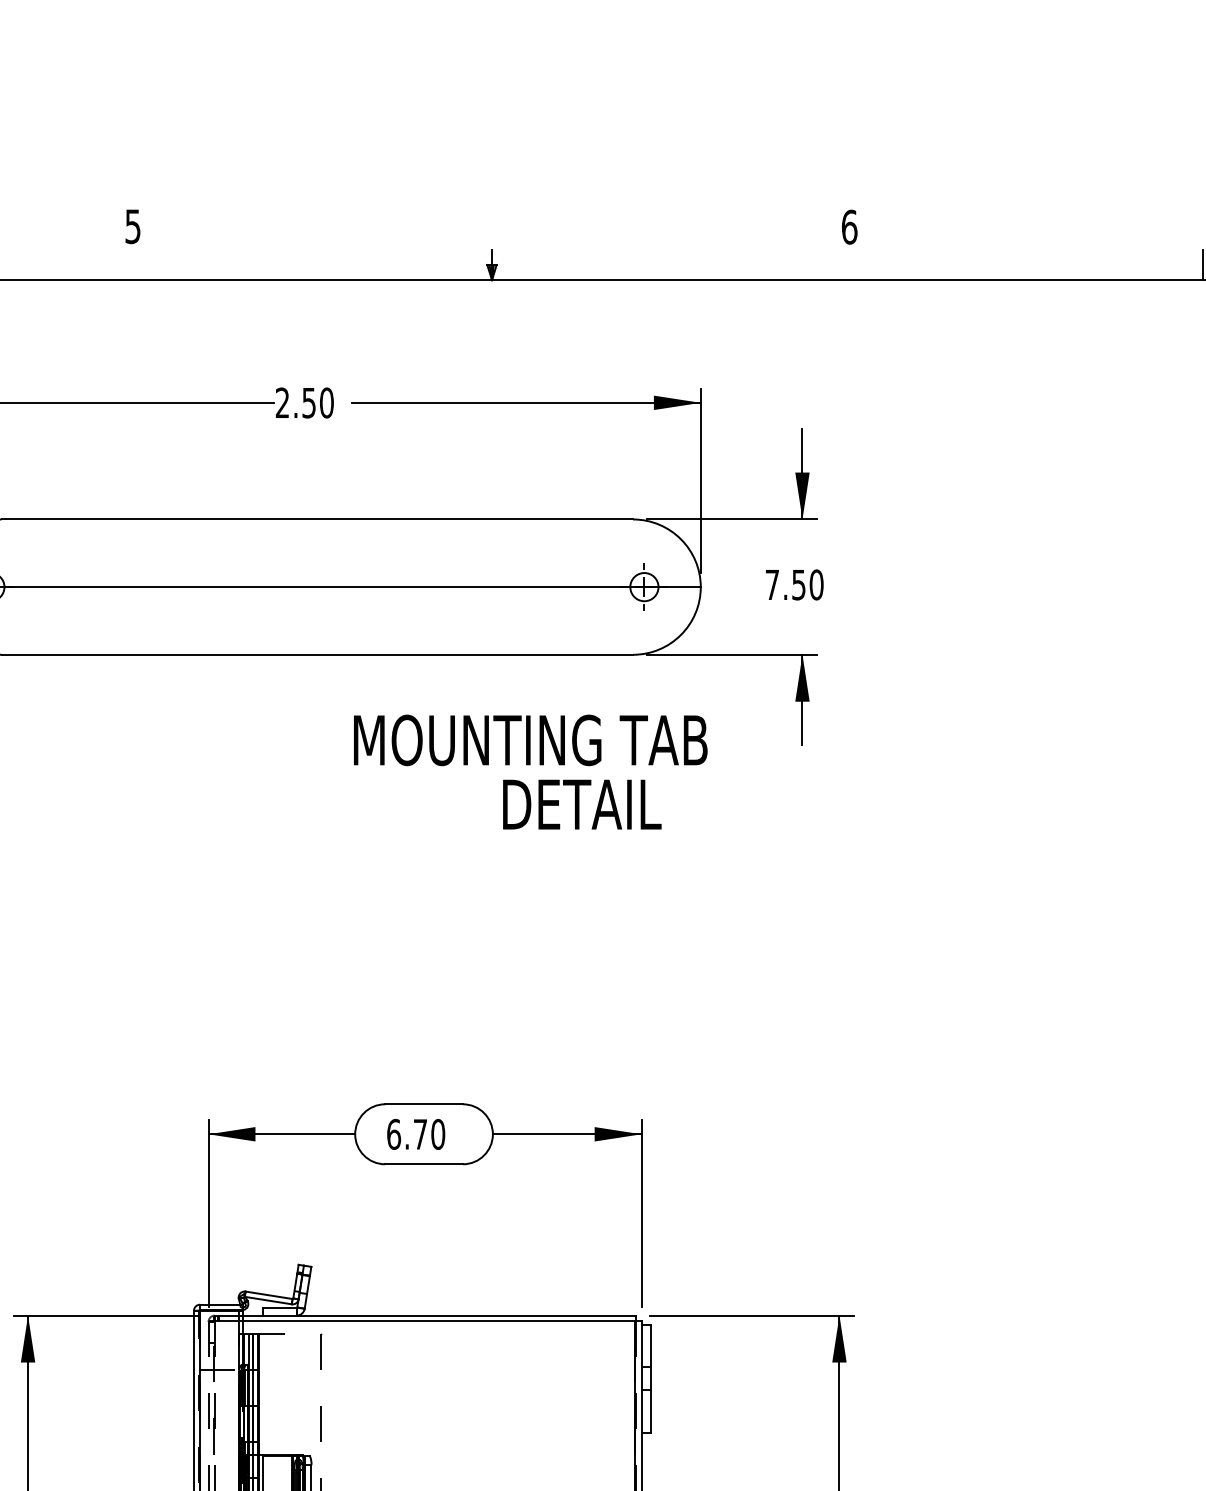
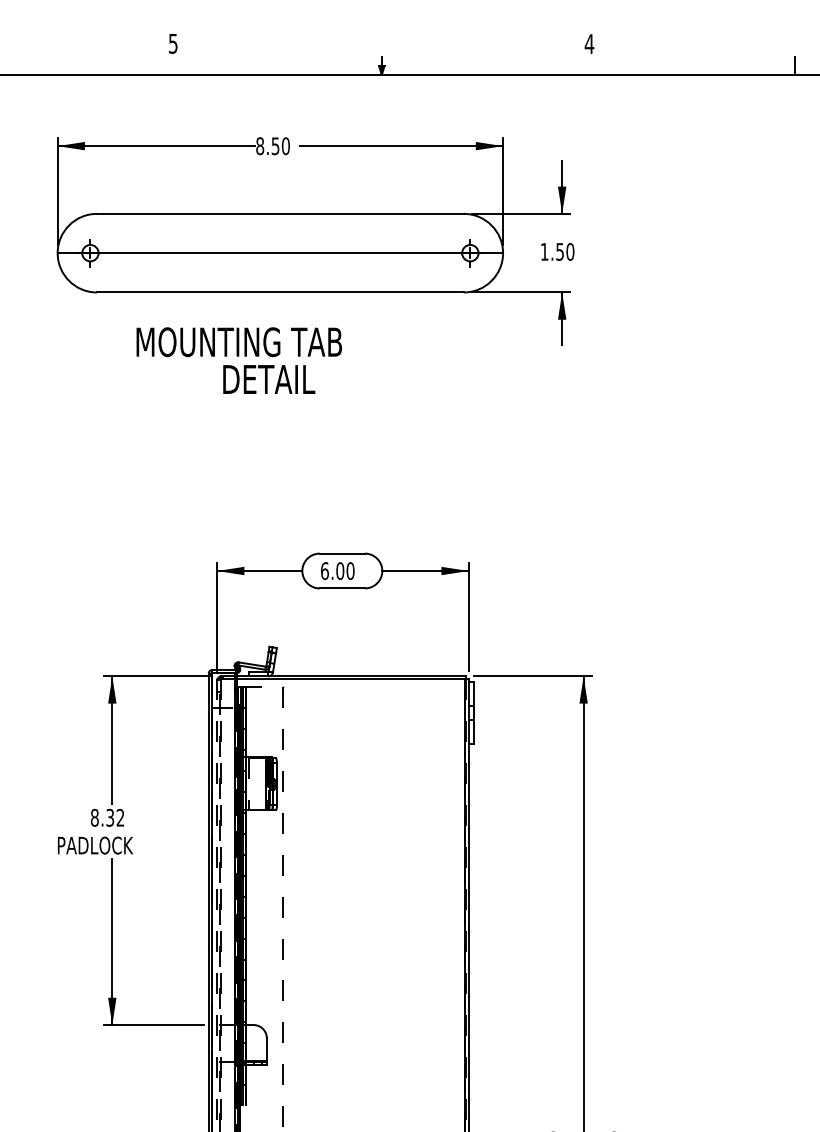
text: (849, 227) -> (589, 44), 6 -> 4
text: (283, 403) -> (260, 146), 2.50 -> 8.50
text: (772, 584) -> (544, 251), 7.50 -> 1.50
text: (529, 771) -> (238, 360), moved
text: (420, 1135) -> (340, 571), 6.70 -> 6.00

